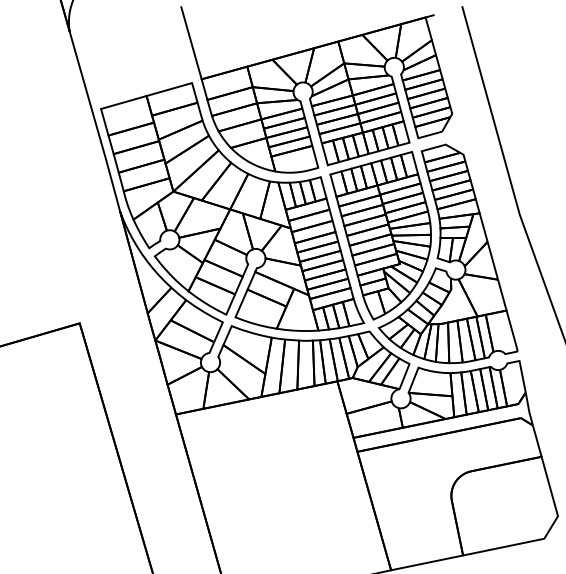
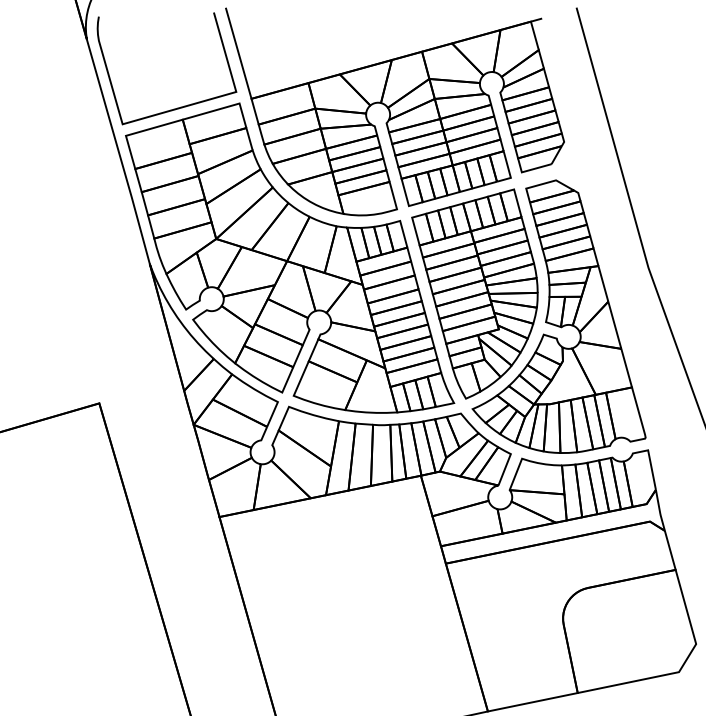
curve: (144, 85) -> (180, 106), added

